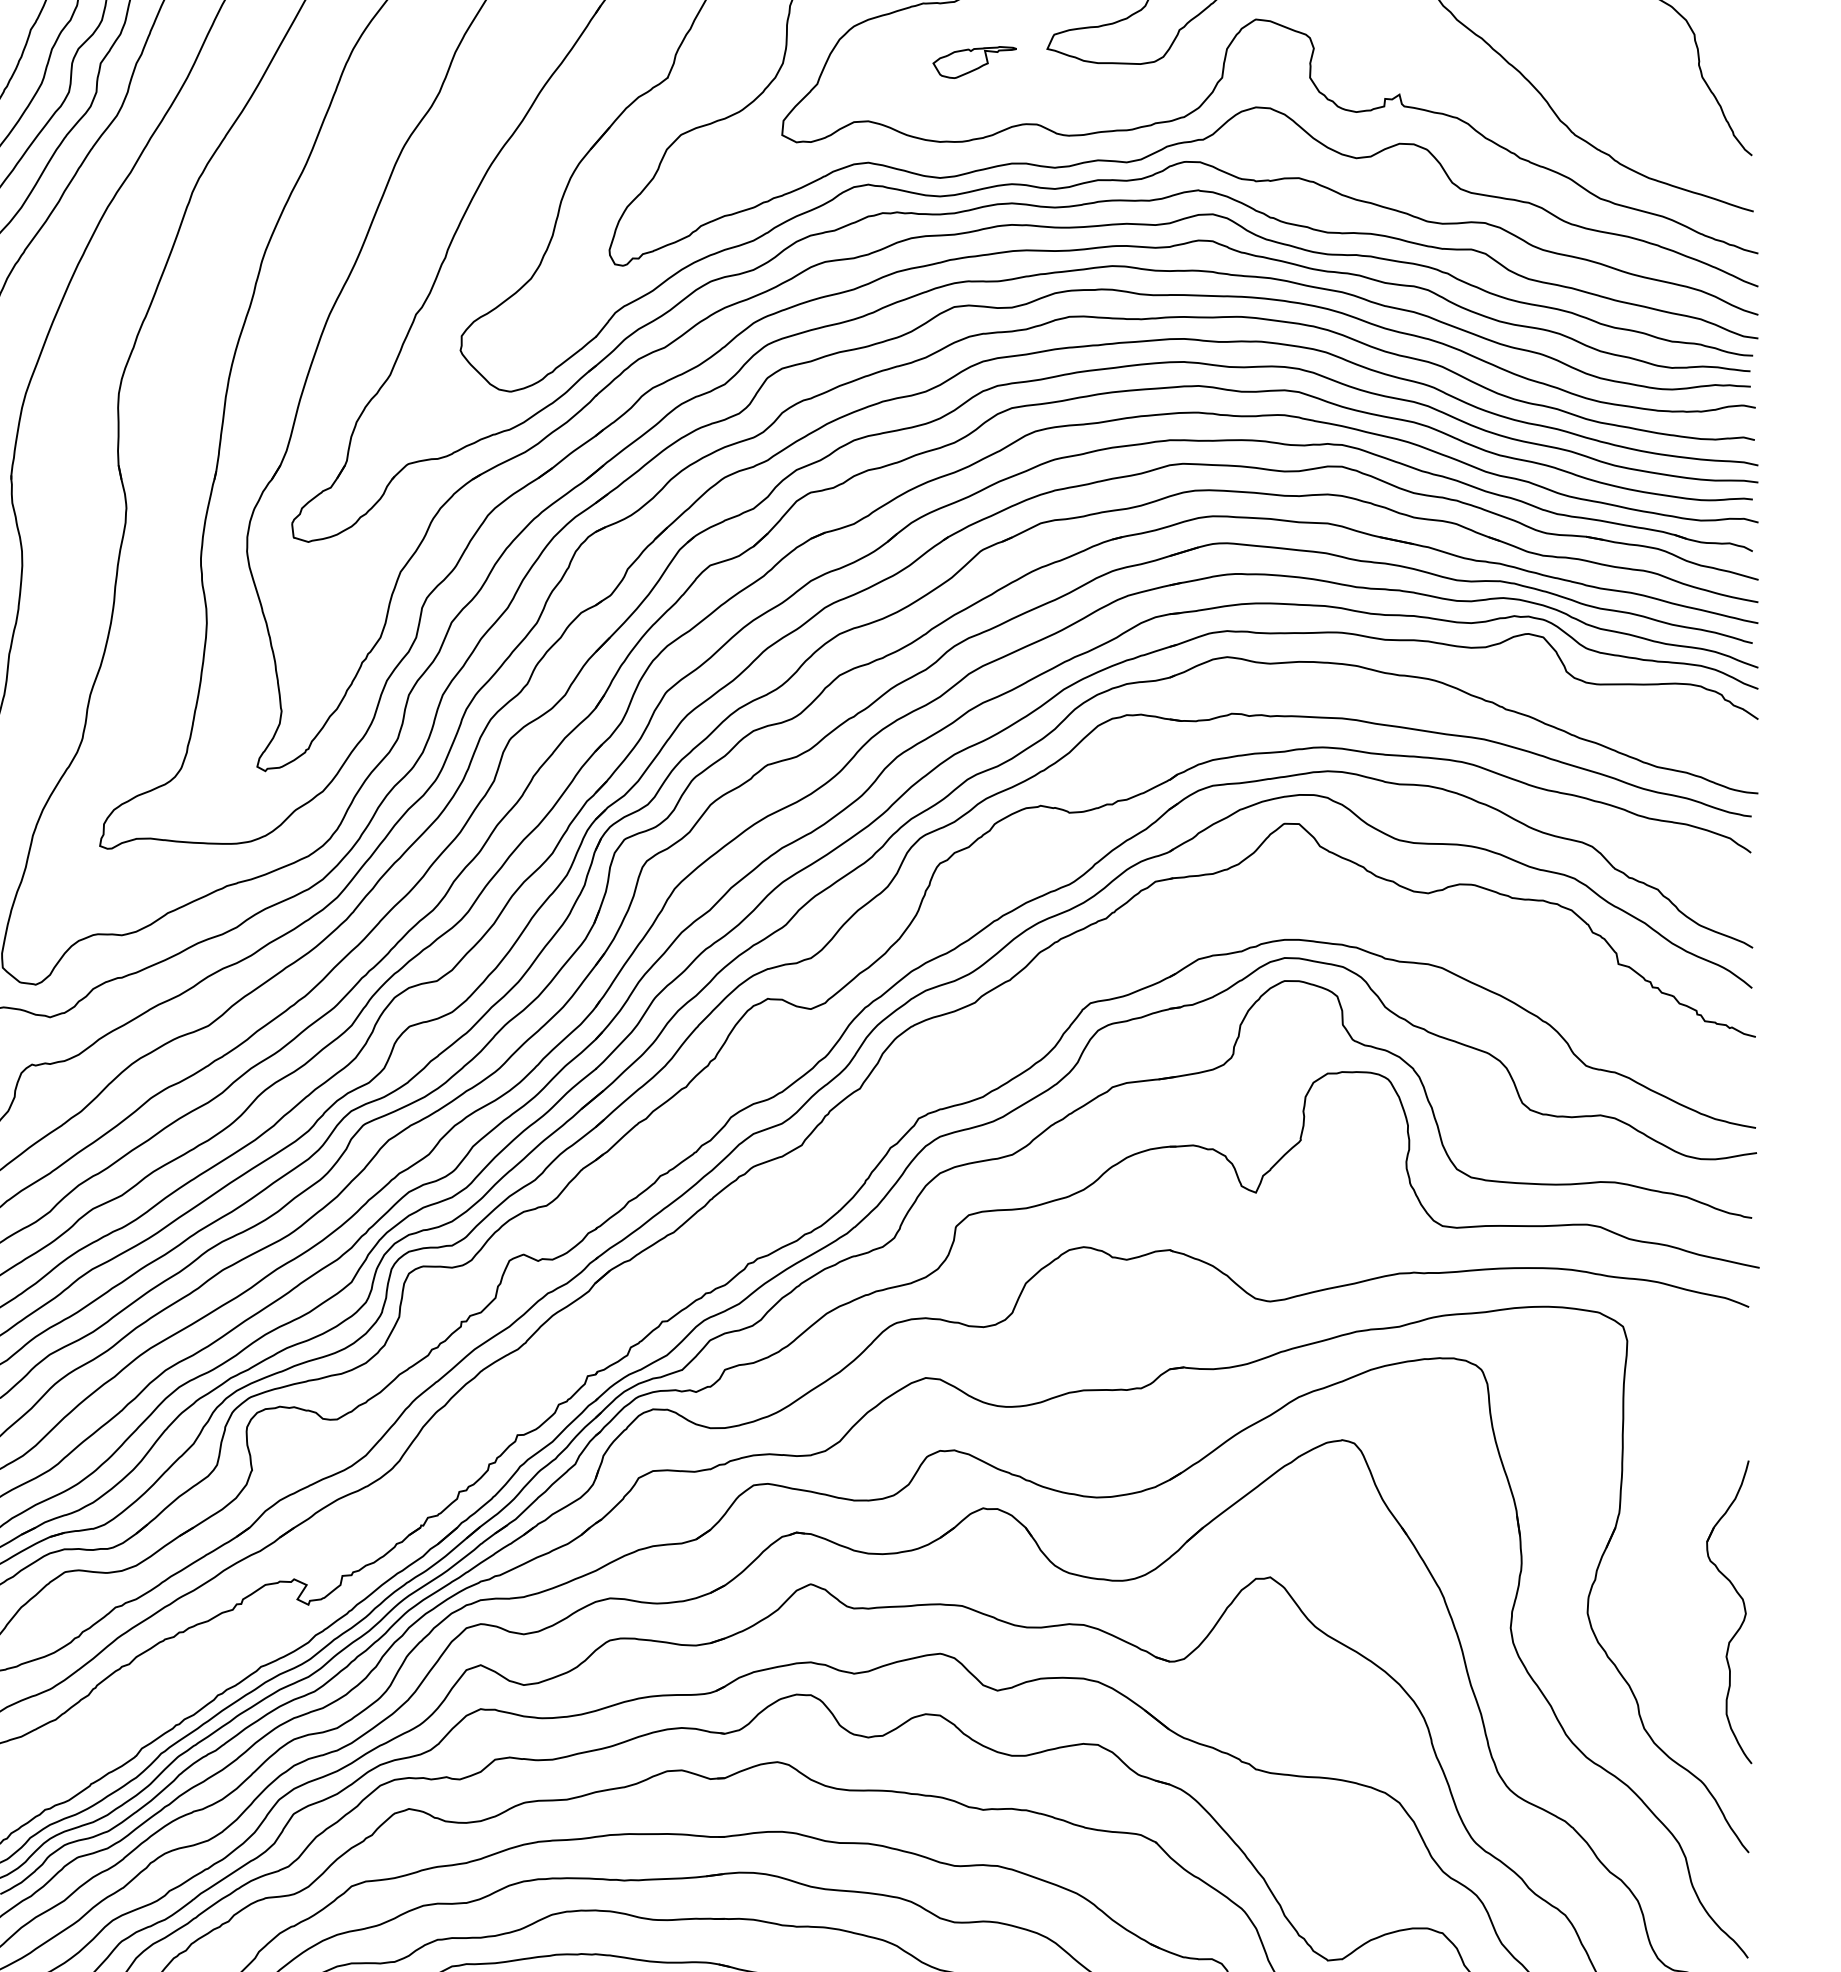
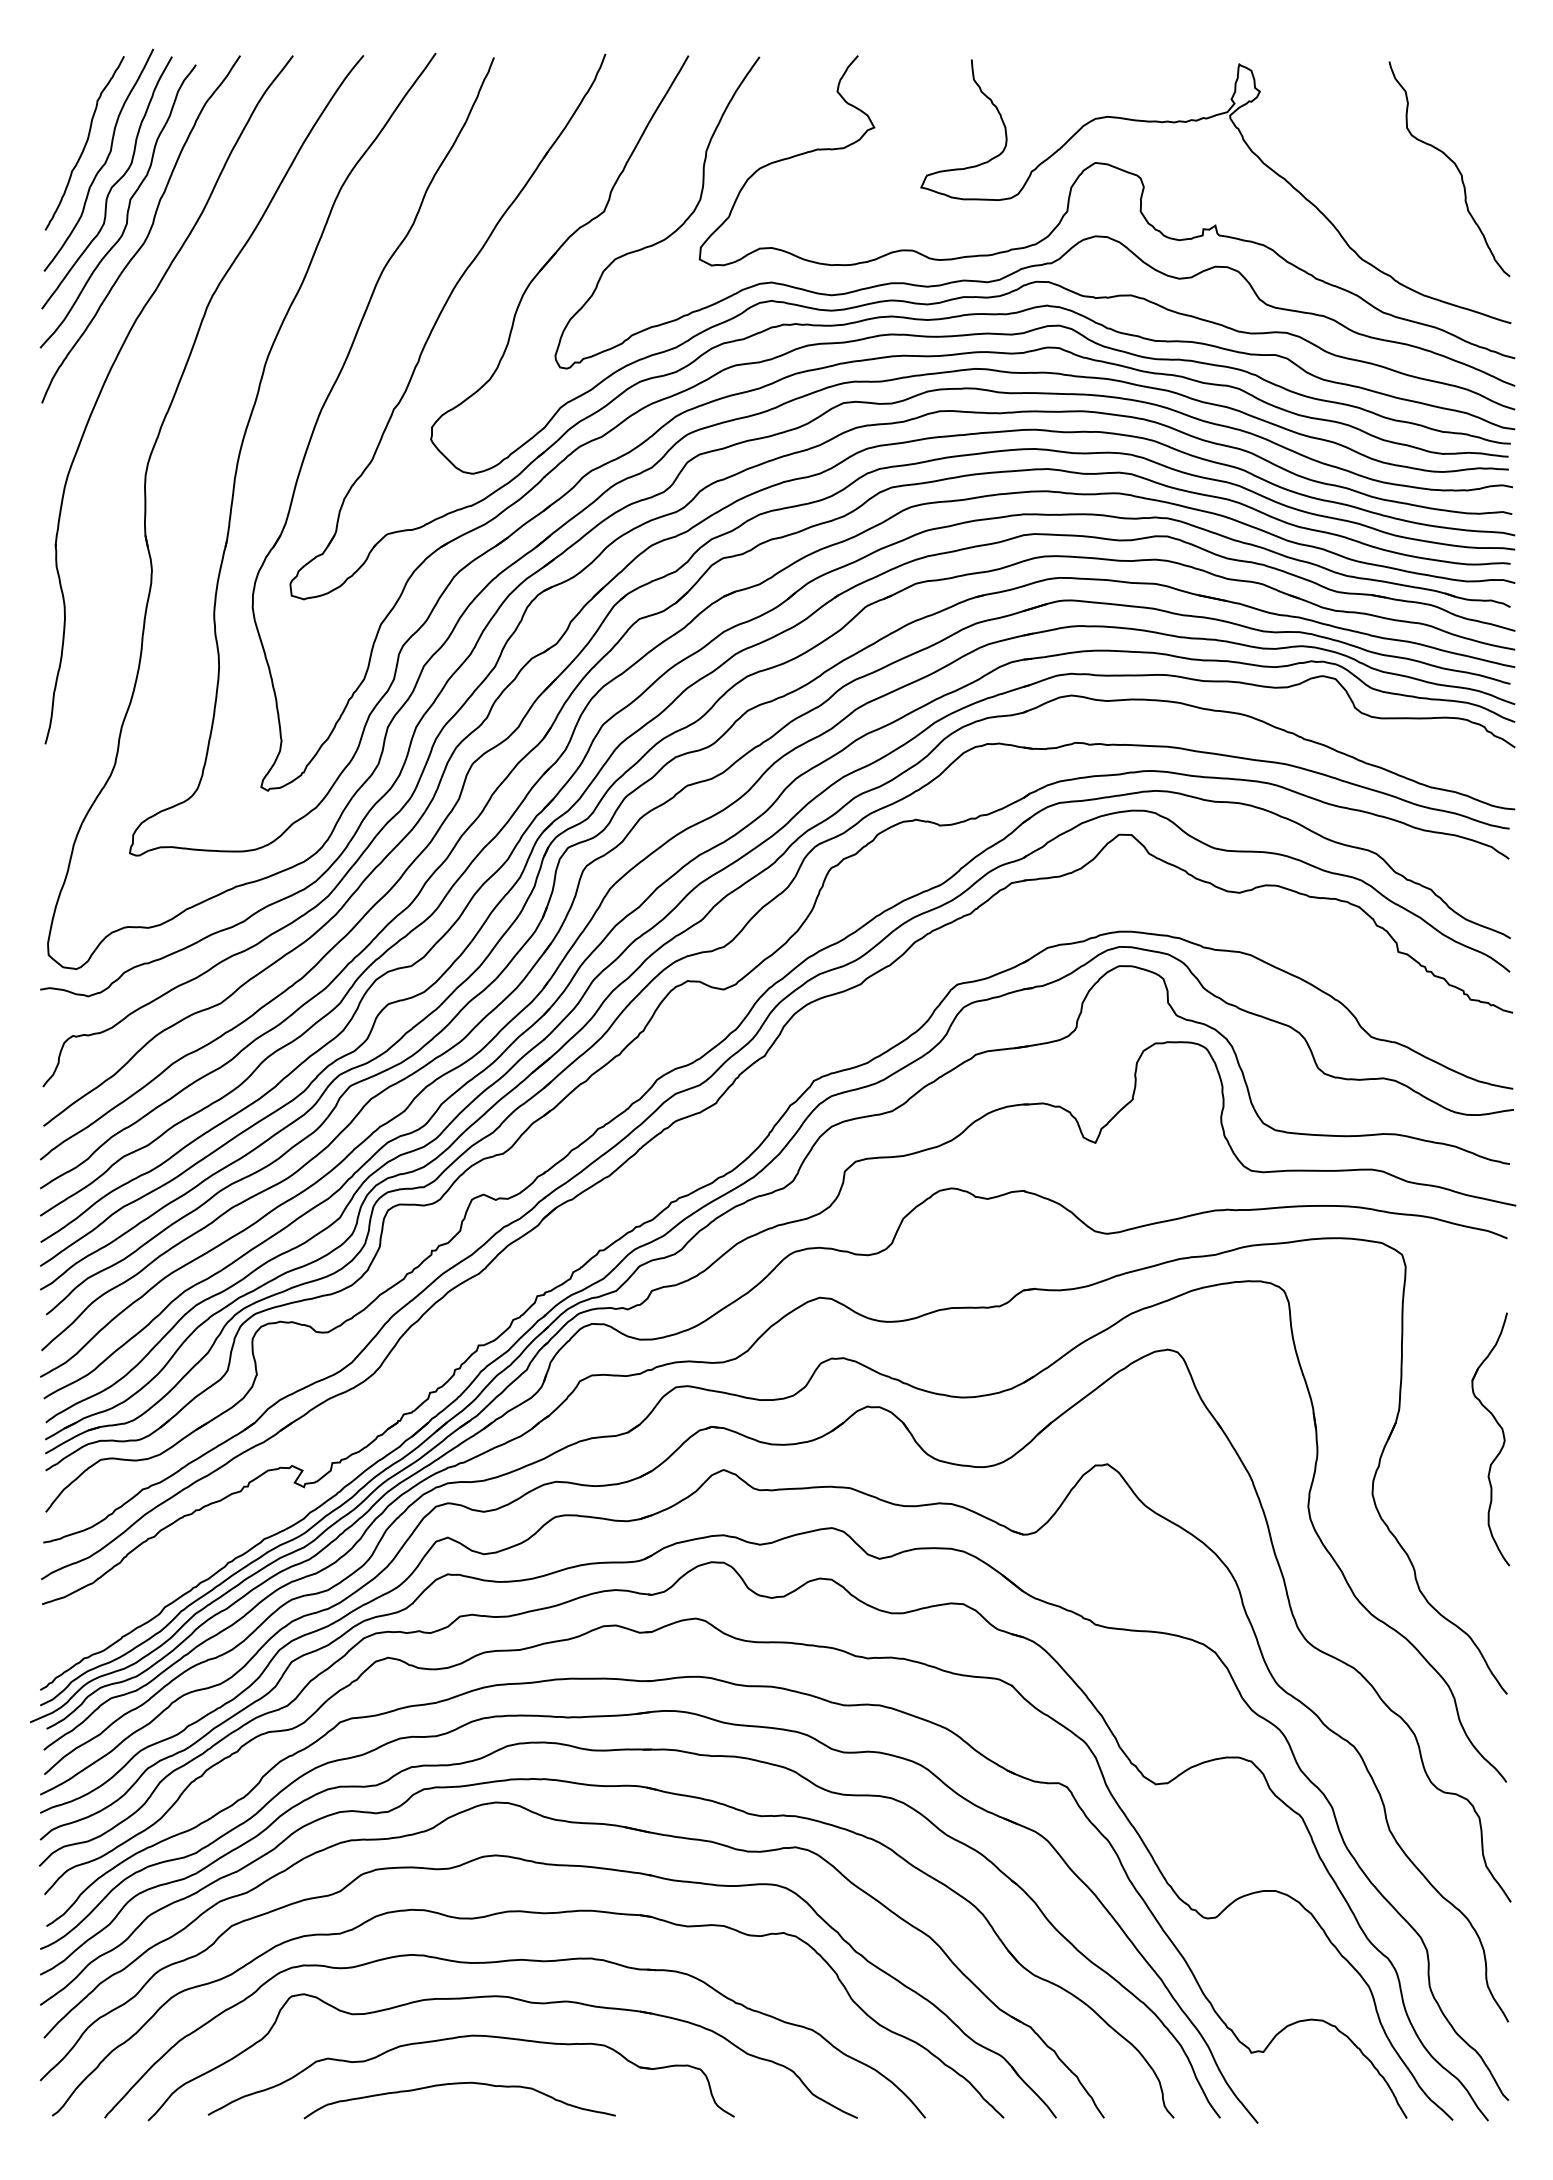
part: (974, 62) -> (860, 198), removed
part: (1743, 1607) -> (1502, 1435), moved

